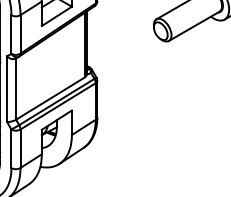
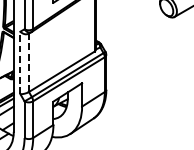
line: (7, 89) -> (20, 63), solid -> dashed
line: (16, 89) -> (29, 63), solid -> dashed

